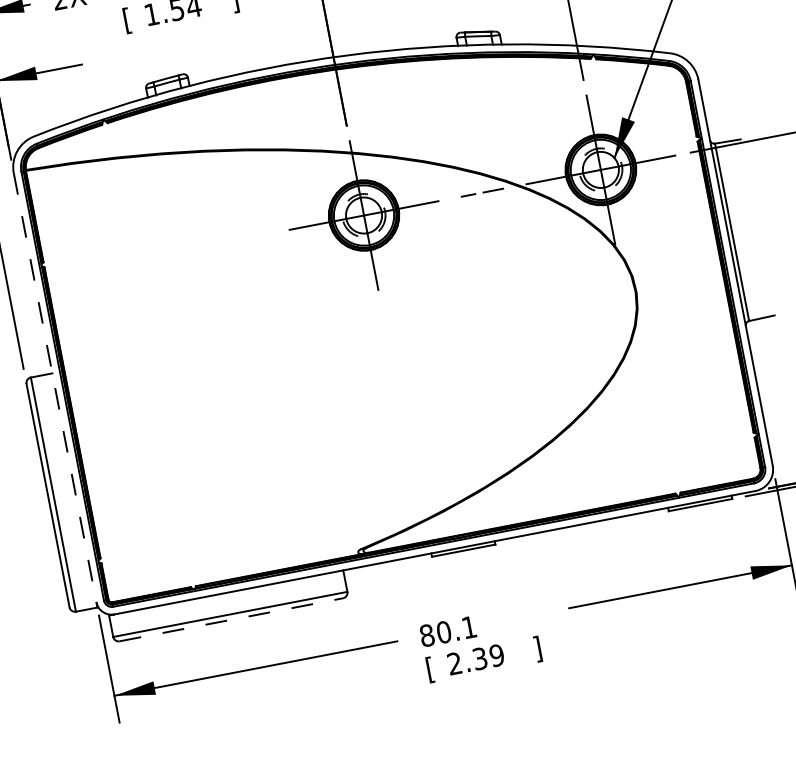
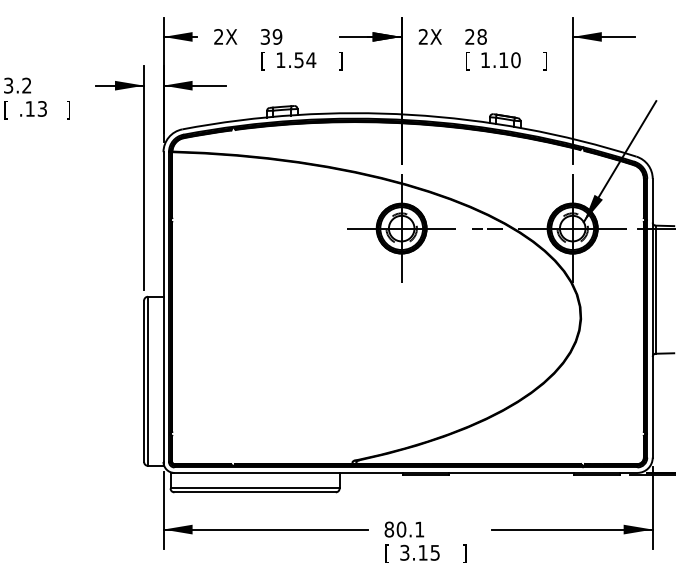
line: (55, 388) -> (163, 307), dashed -> solid
line: (231, 619) -> (255, 492), dashed -> solid
text: (475, 659) -> (419, 552), 2.39 -> 3.15

